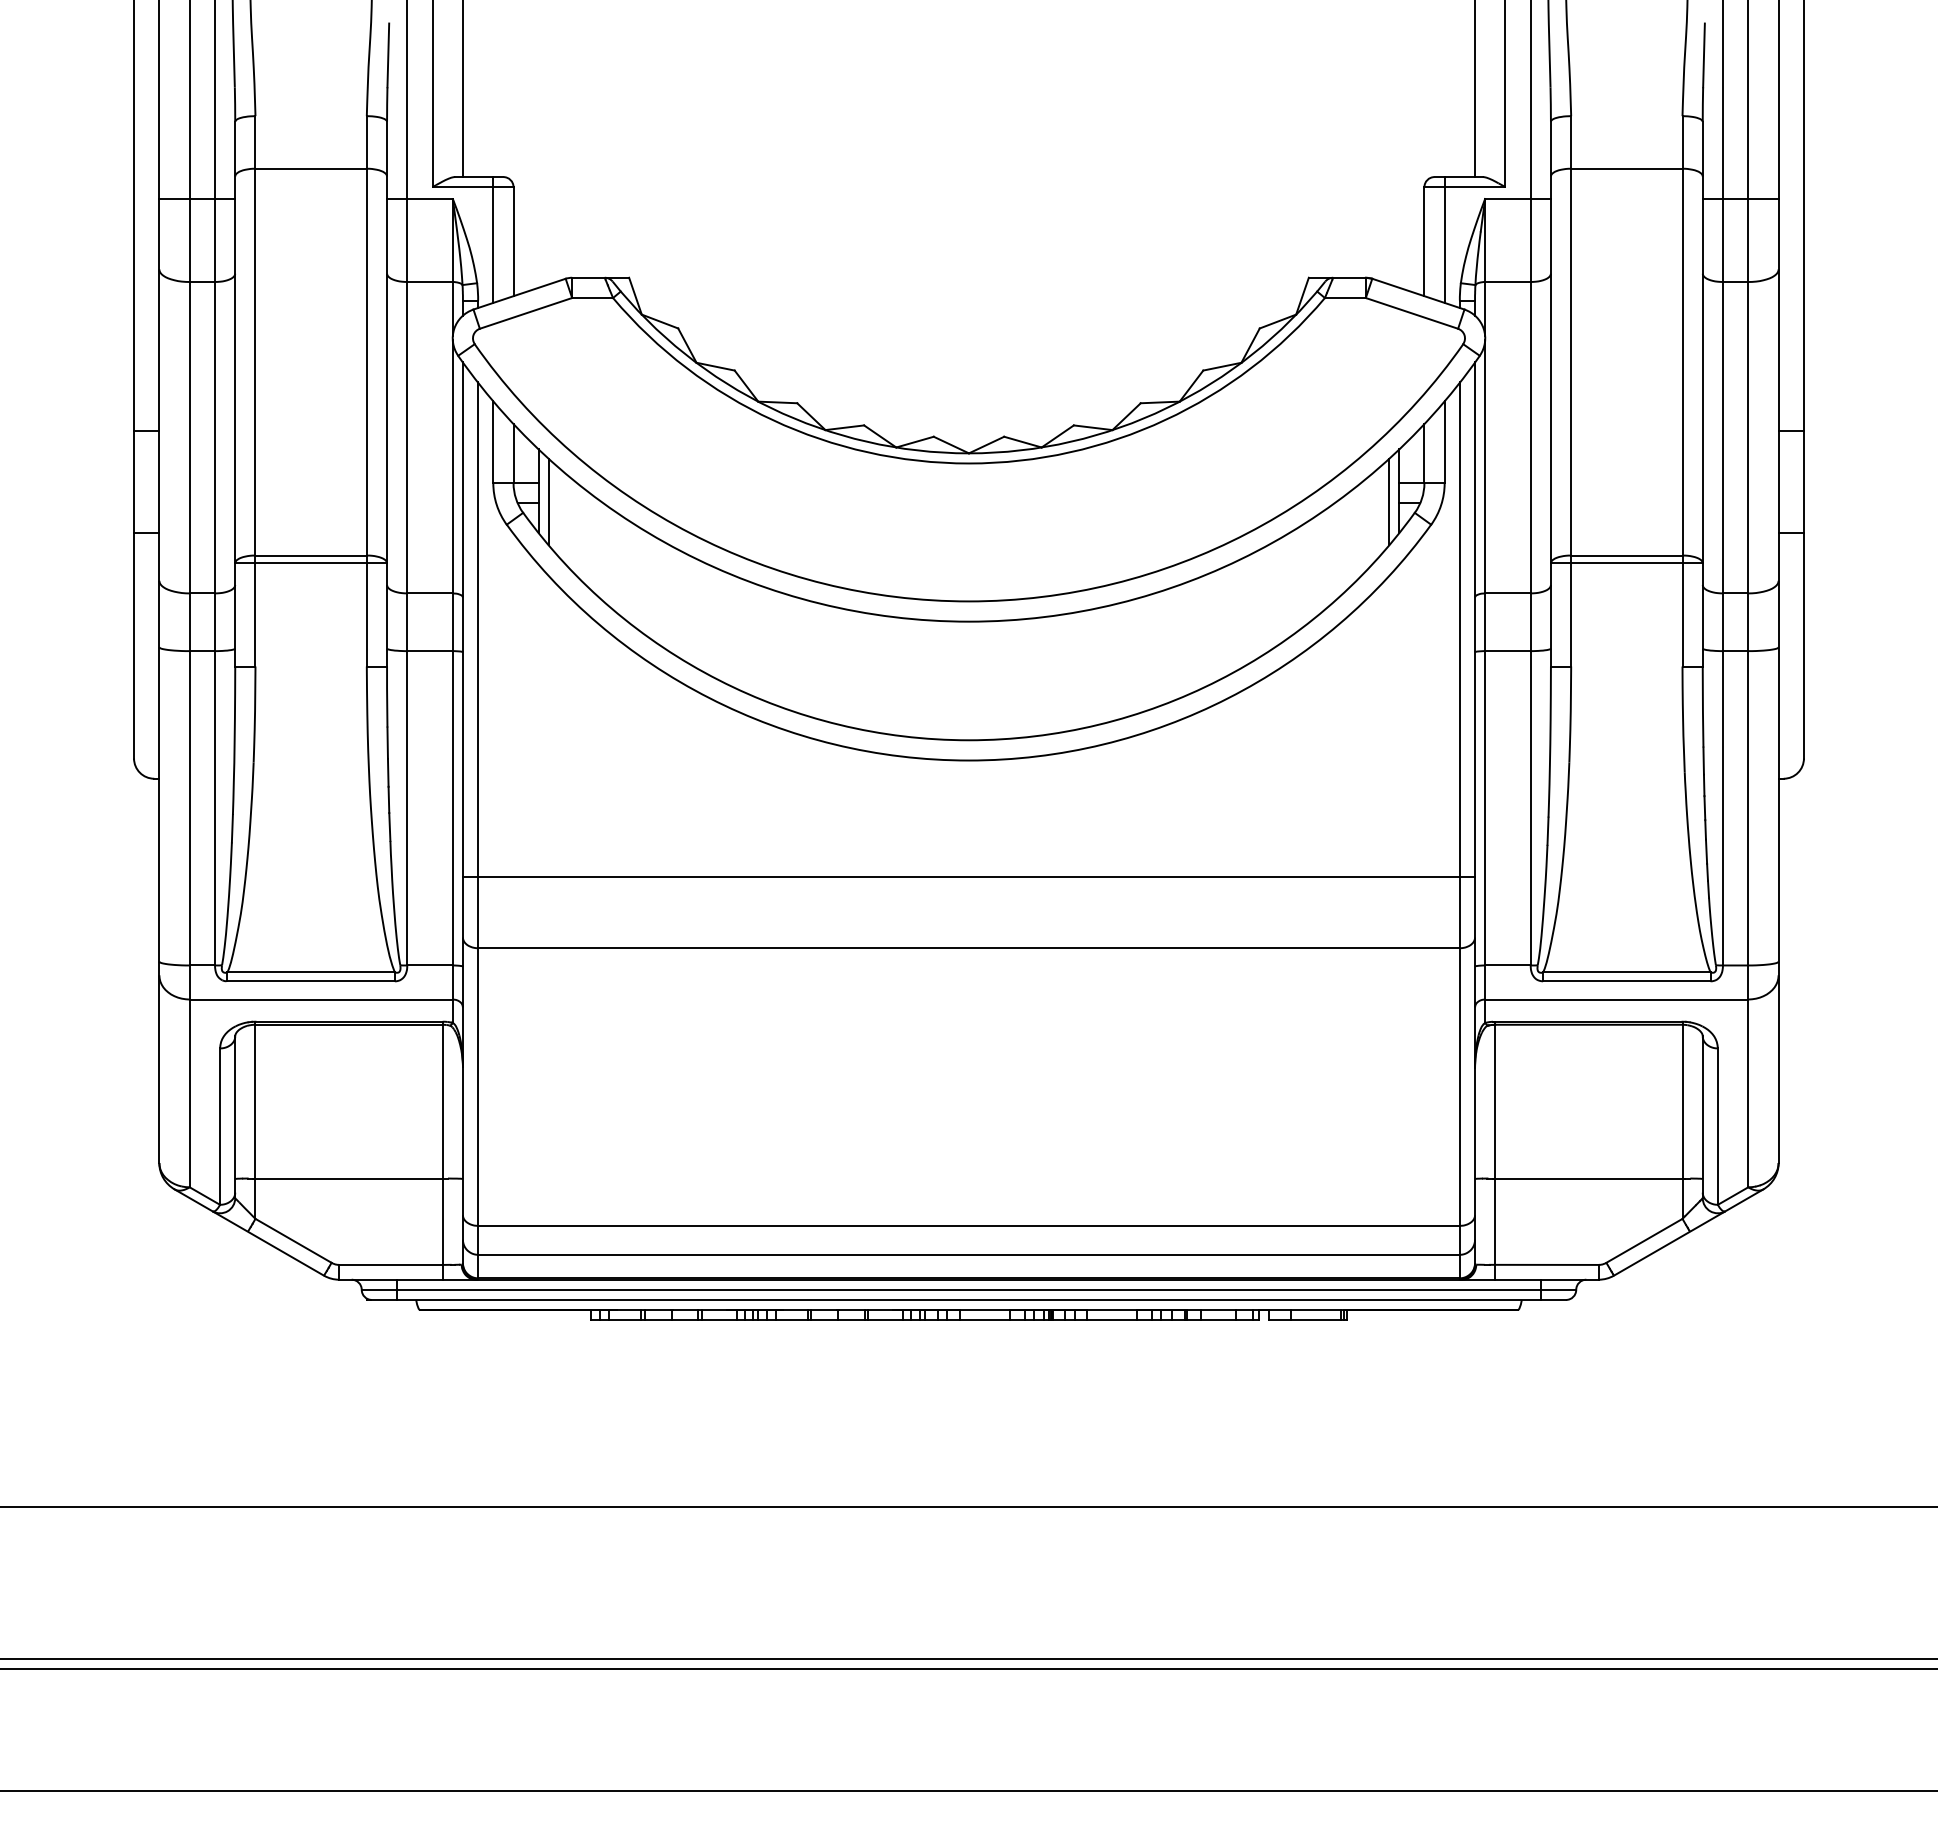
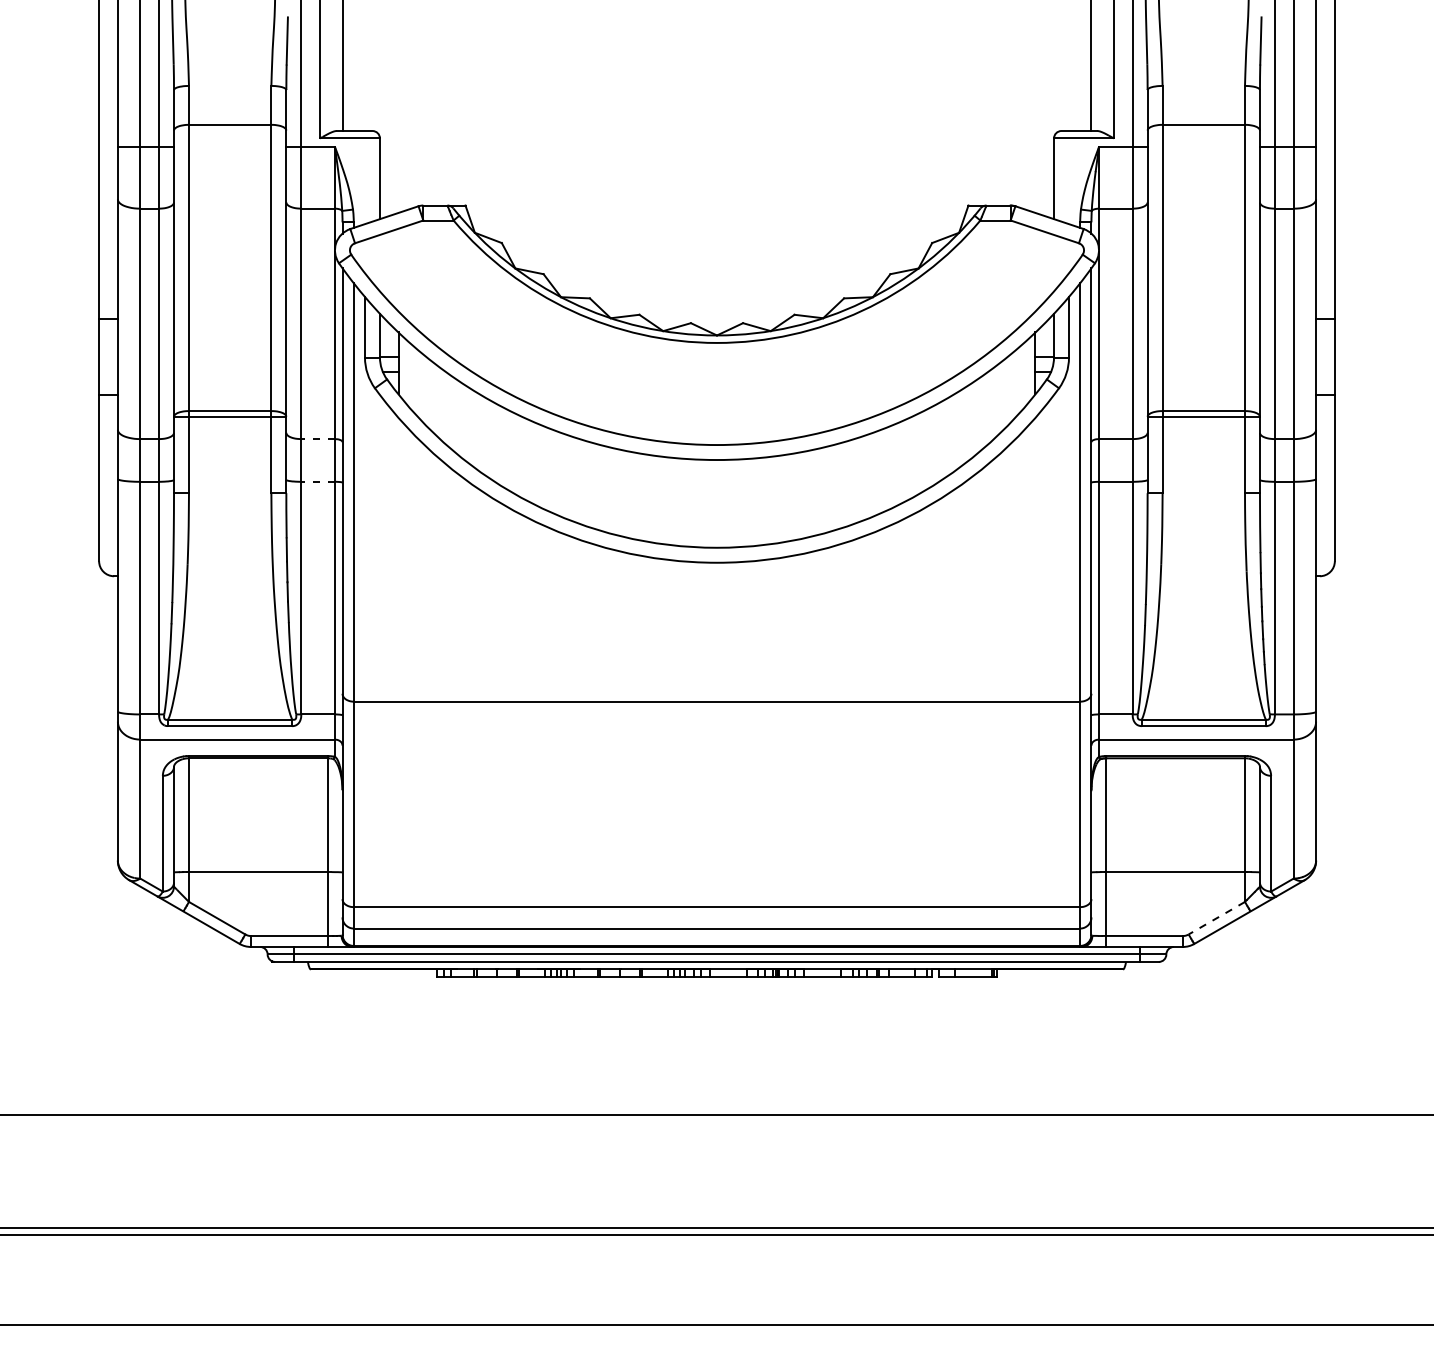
line: (493, 239) -> (365, 177), removed
line: (1444, 239) -> (1068, 177), removed
line: (548, 501) -> (405, 371), removed
line: (1389, 501) -> (1028, 371), removed
line: (430, 593) -> (318, 439), solid -> dashed
line: (430, 651) -> (318, 482), solid -> dashed
line: (968, 876) -> (716, 648), removed
line: (1644, 1240) -> (1216, 917), solid -> dashed

